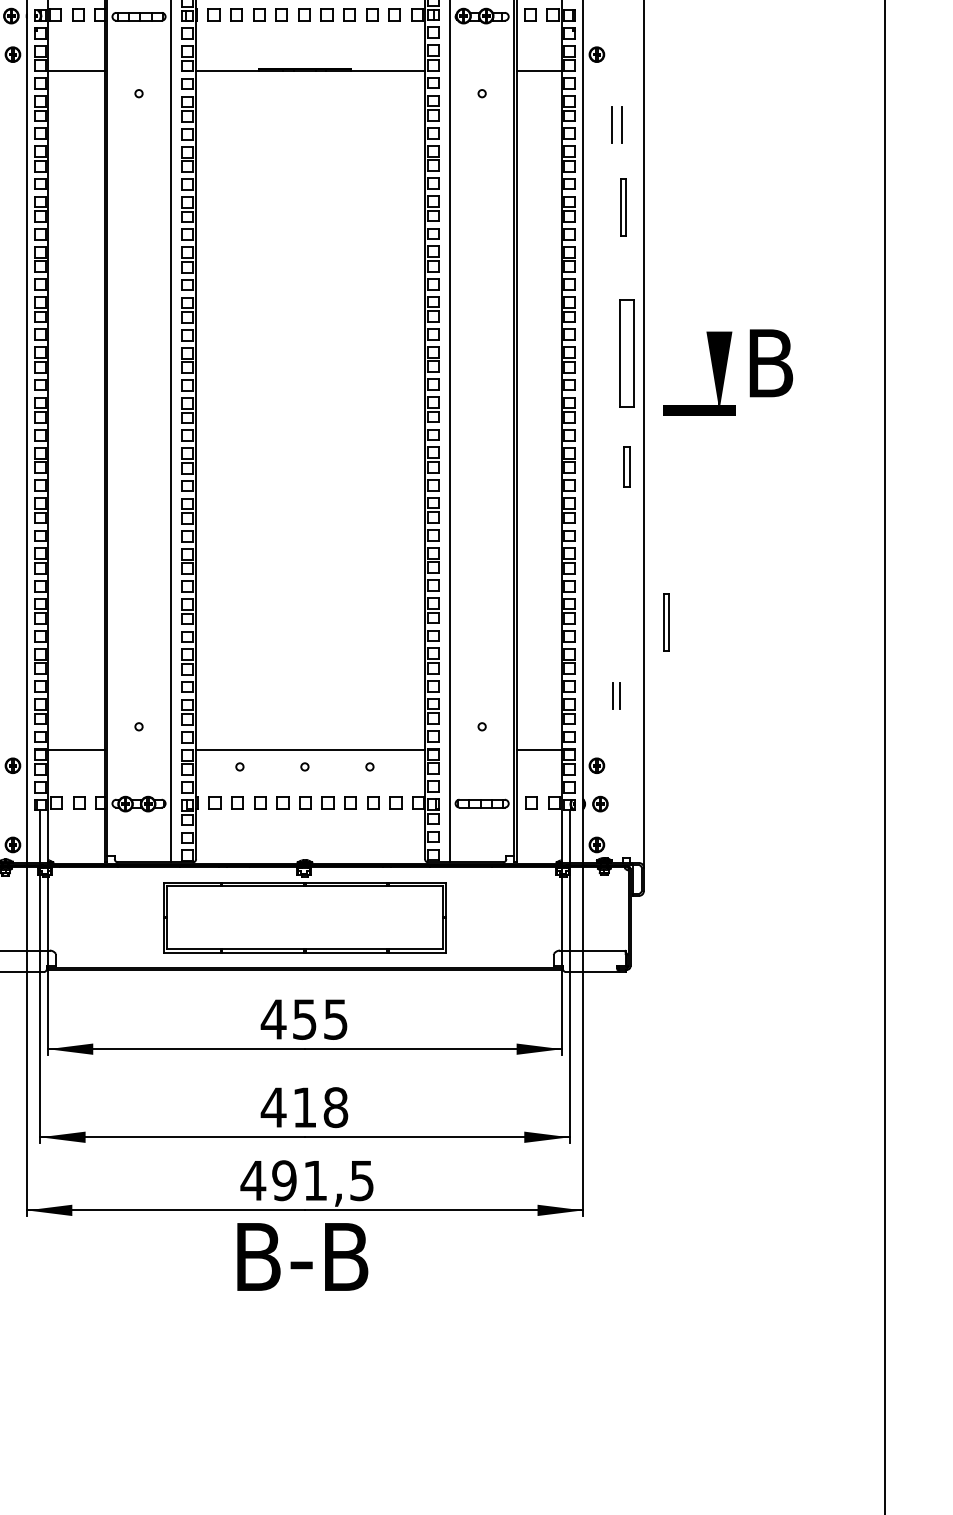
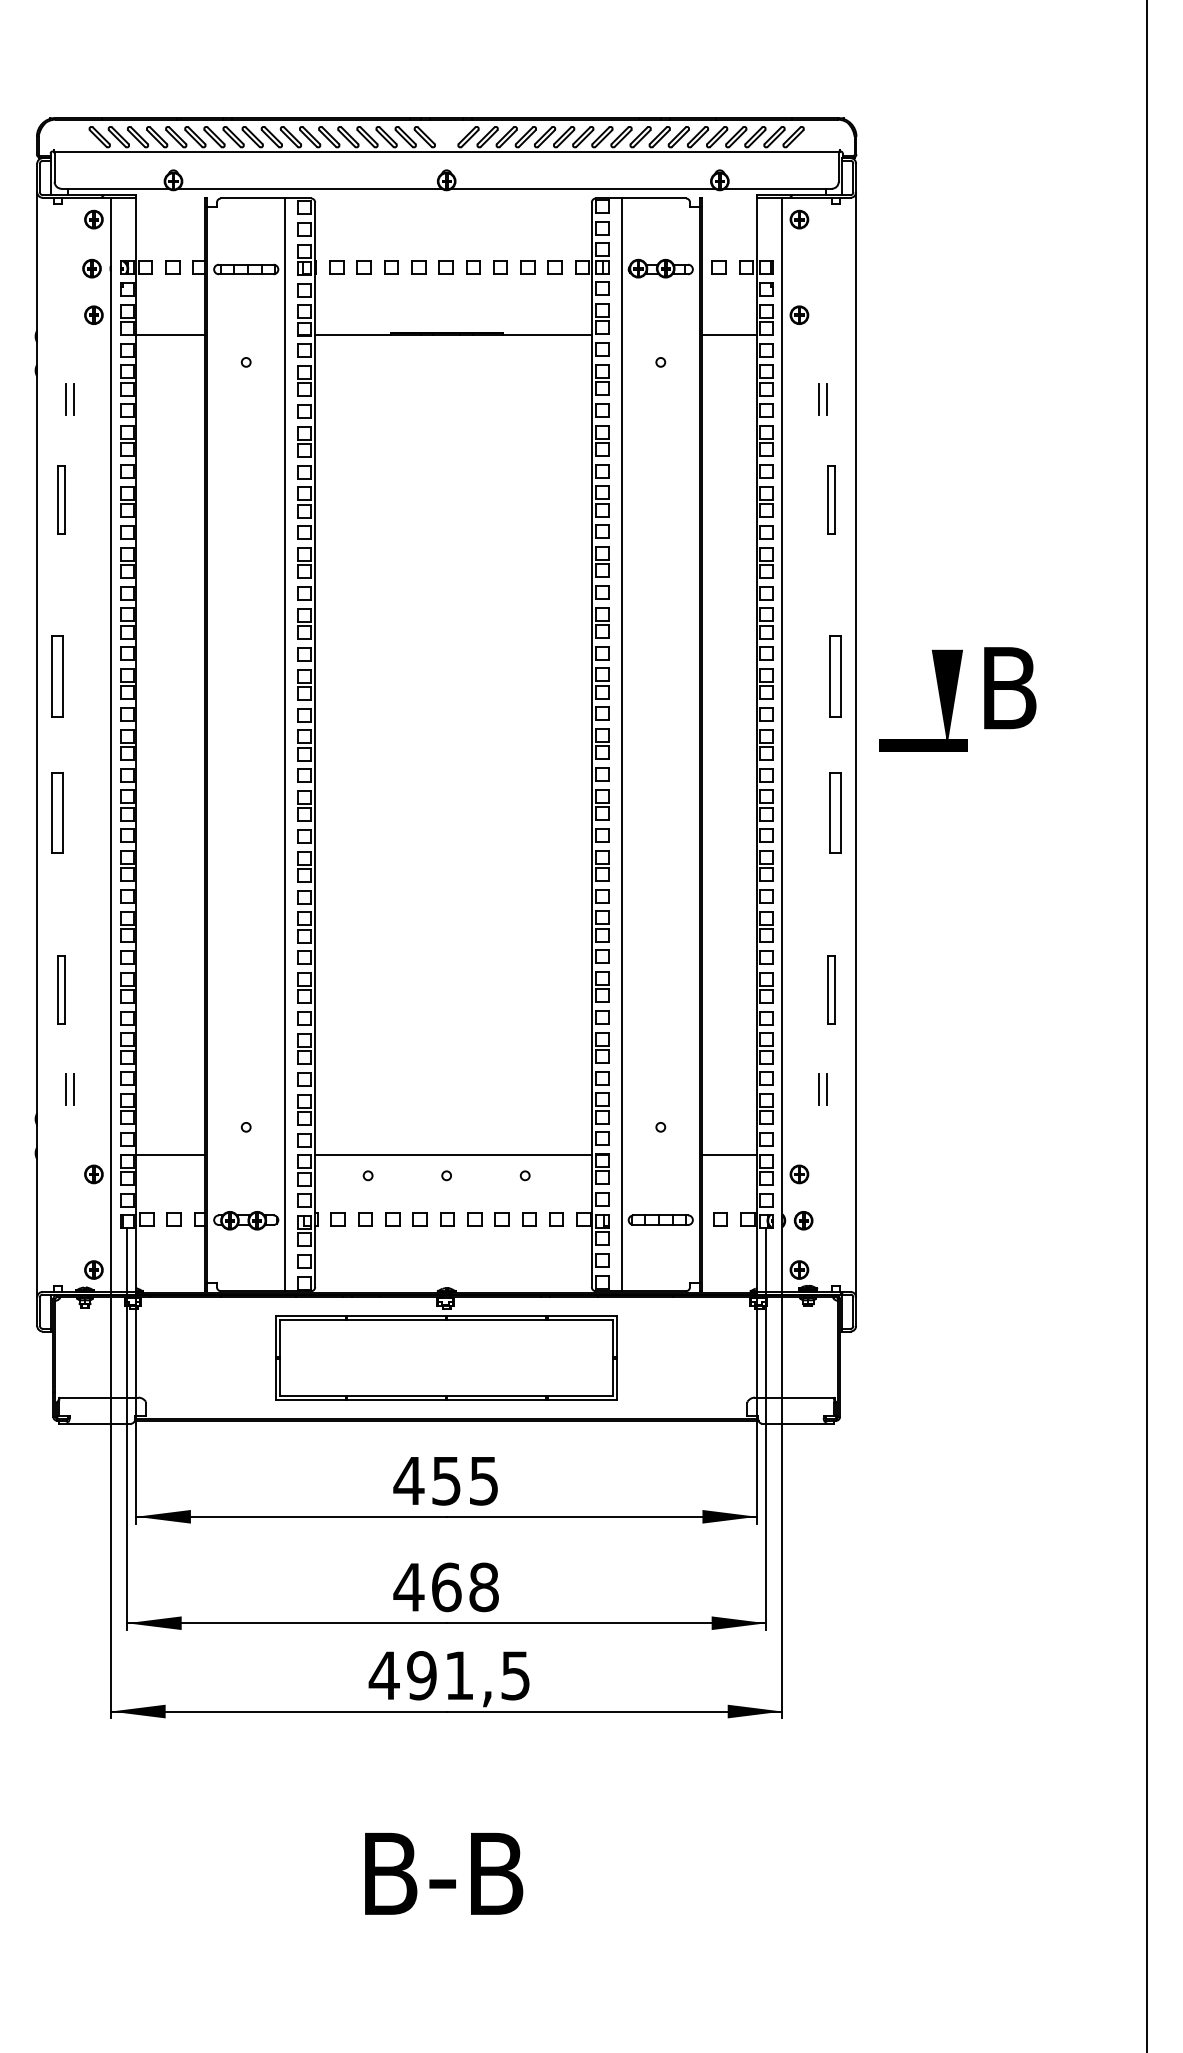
part: (616, 124) -> (822, 399), size x0.71
part: (626, 353) -> (835, 676), size x0.62
part: (626, 466) -> (835, 812), size x1.67
part: (666, 621) -> (831, 989), moved
text: (304, 1107) -> (446, 1587), 418 -> 468
text: (303, 1256) -> (444, 1873), moved

